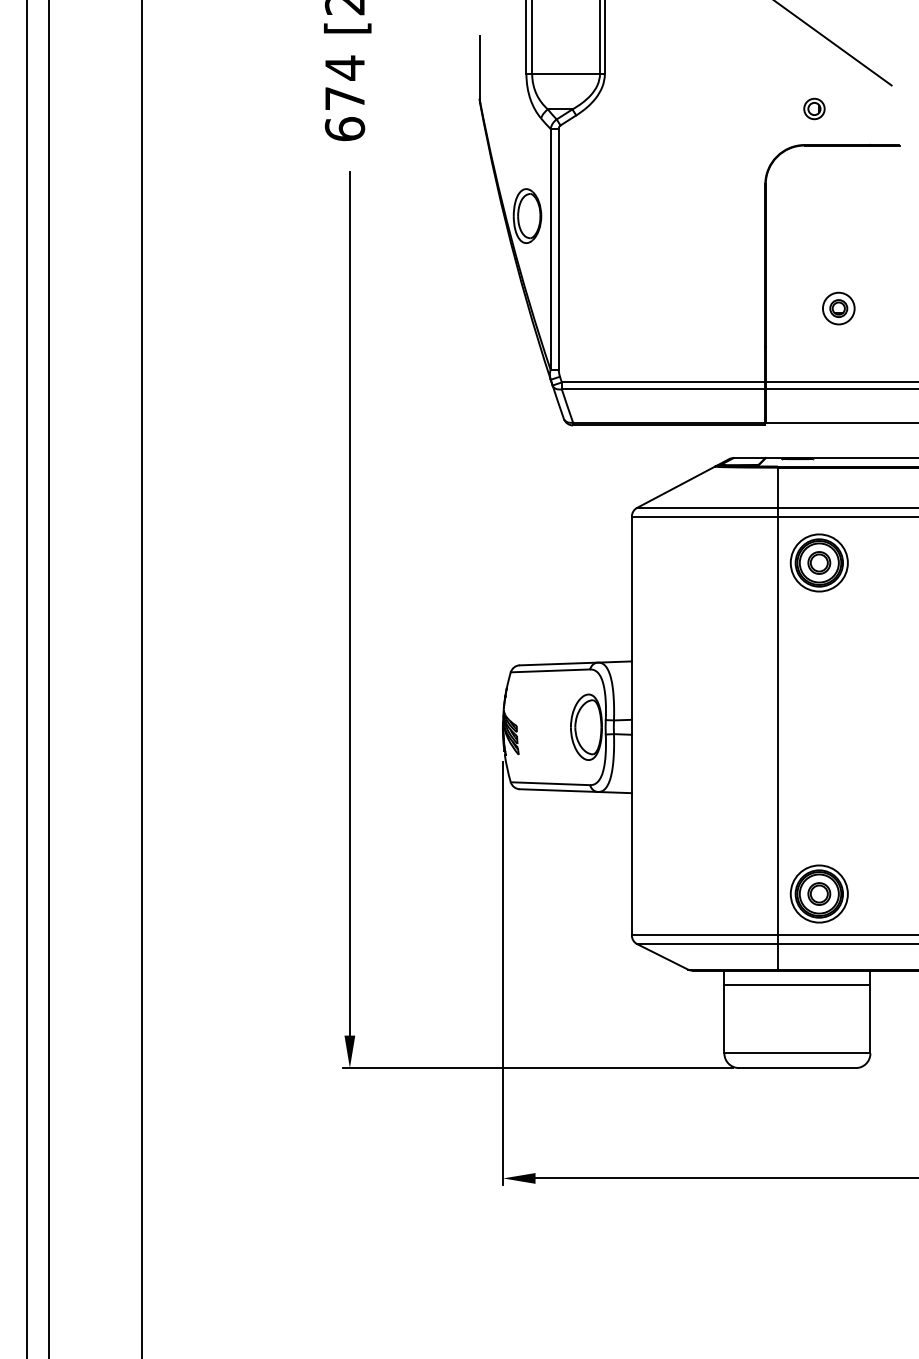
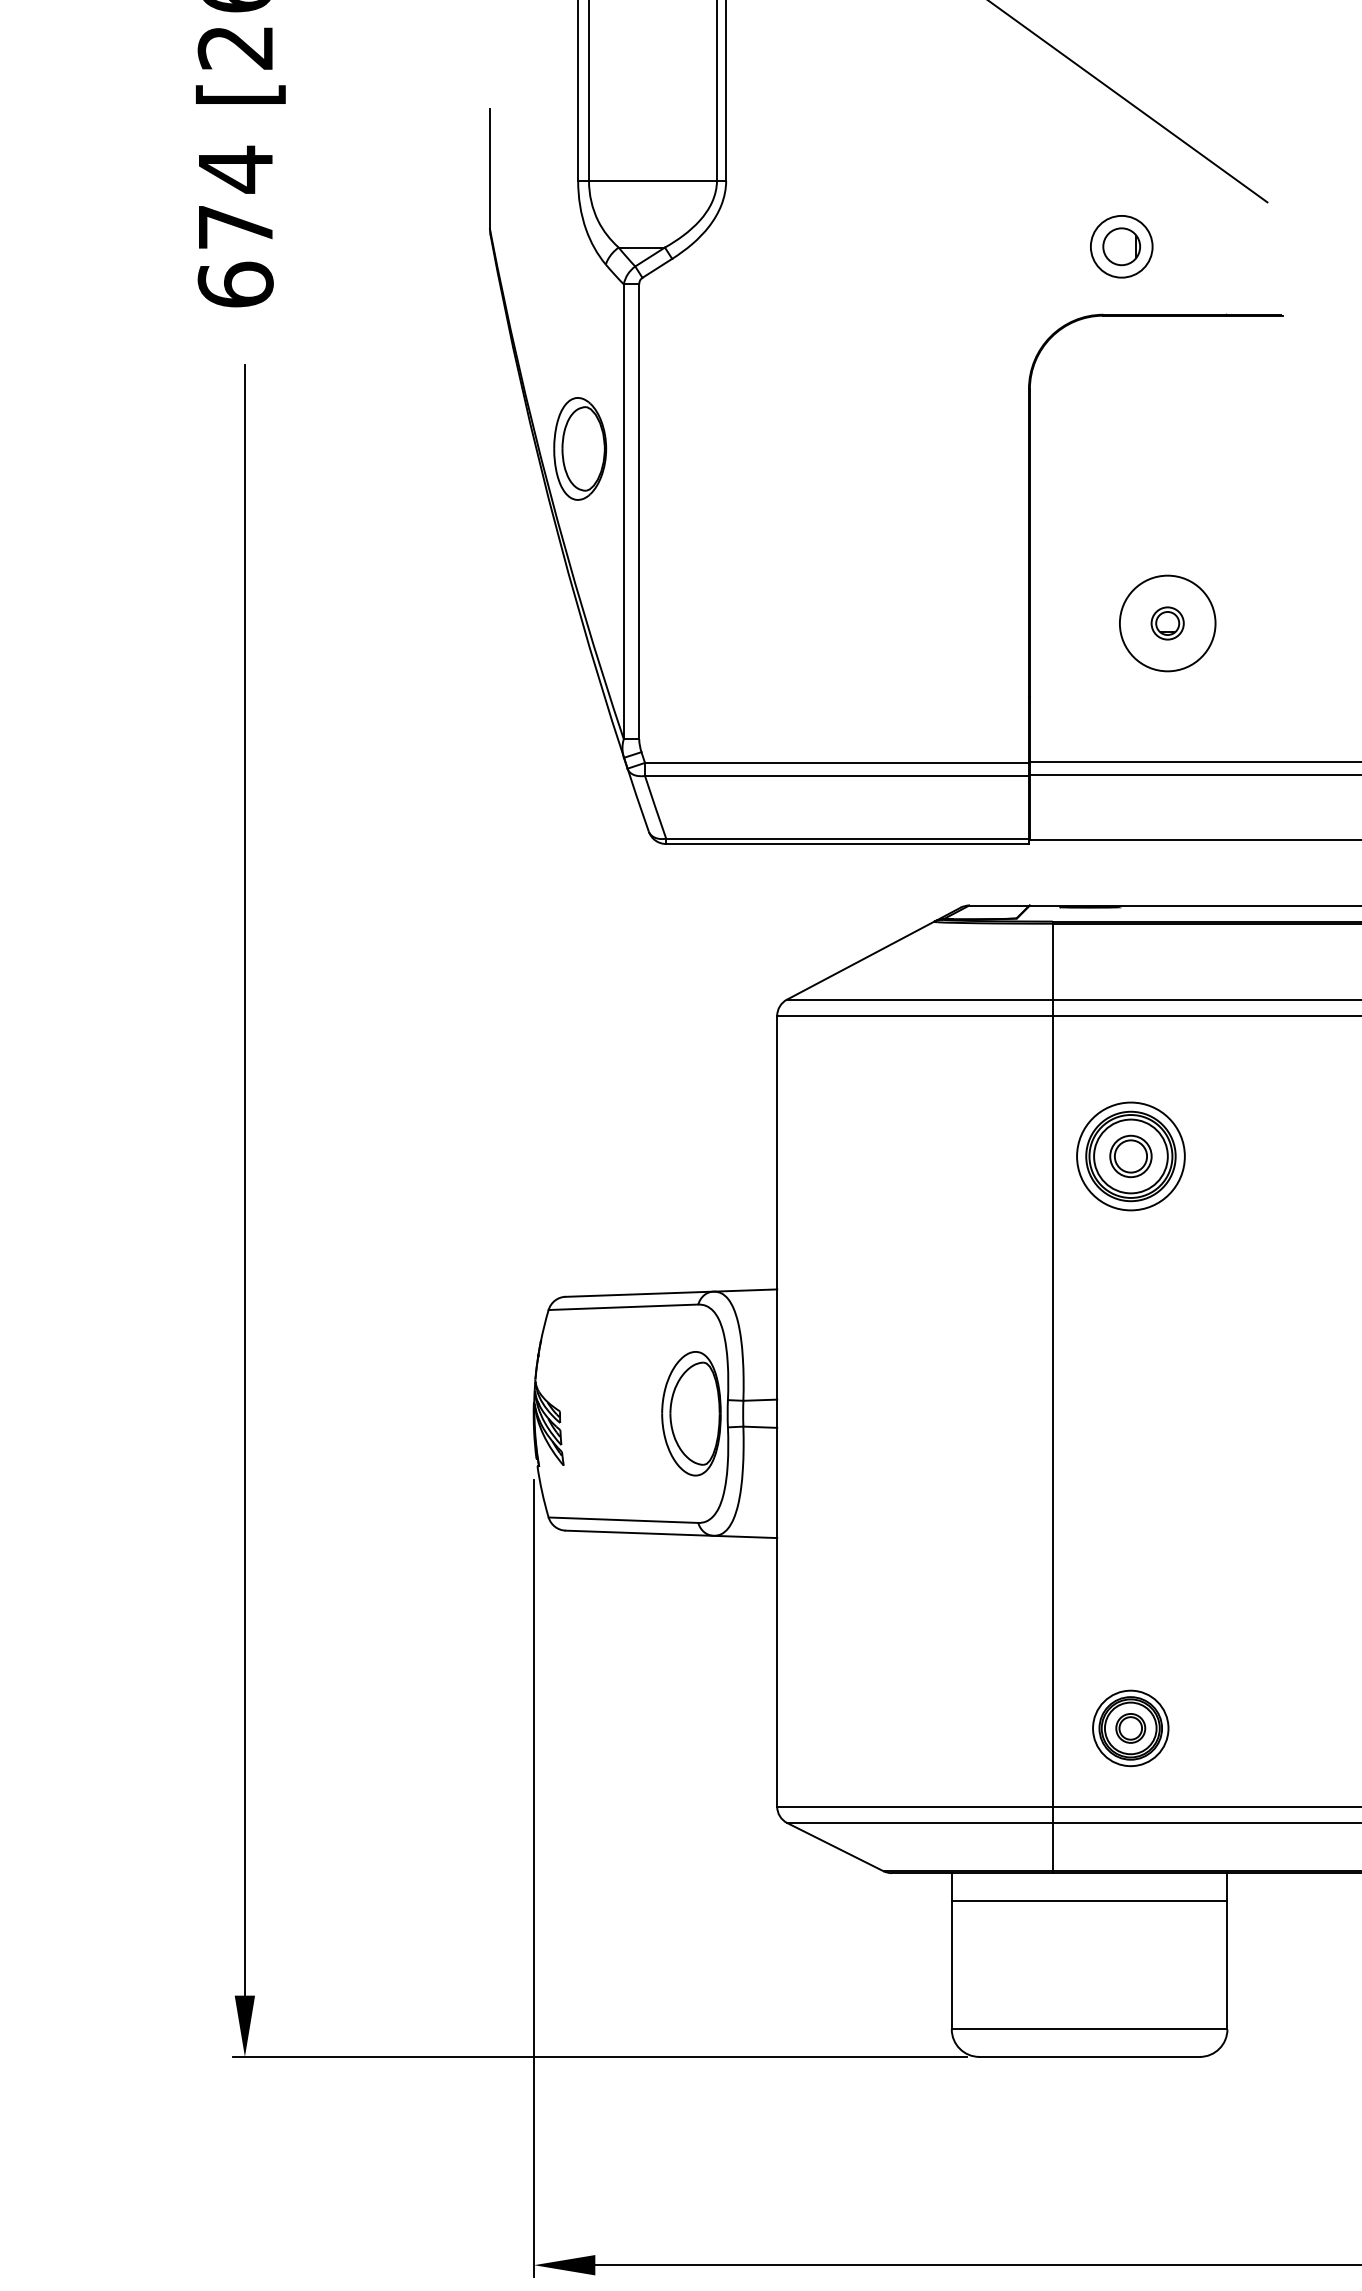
part: (814, 108) -> (1121, 245), size x1.6
circle: (838, 308) -> (1167, 623), size x1.6
part: (818, 562) -> (1129, 1155), moved
part: (818, 893) -> (1129, 1727), size x0.7

